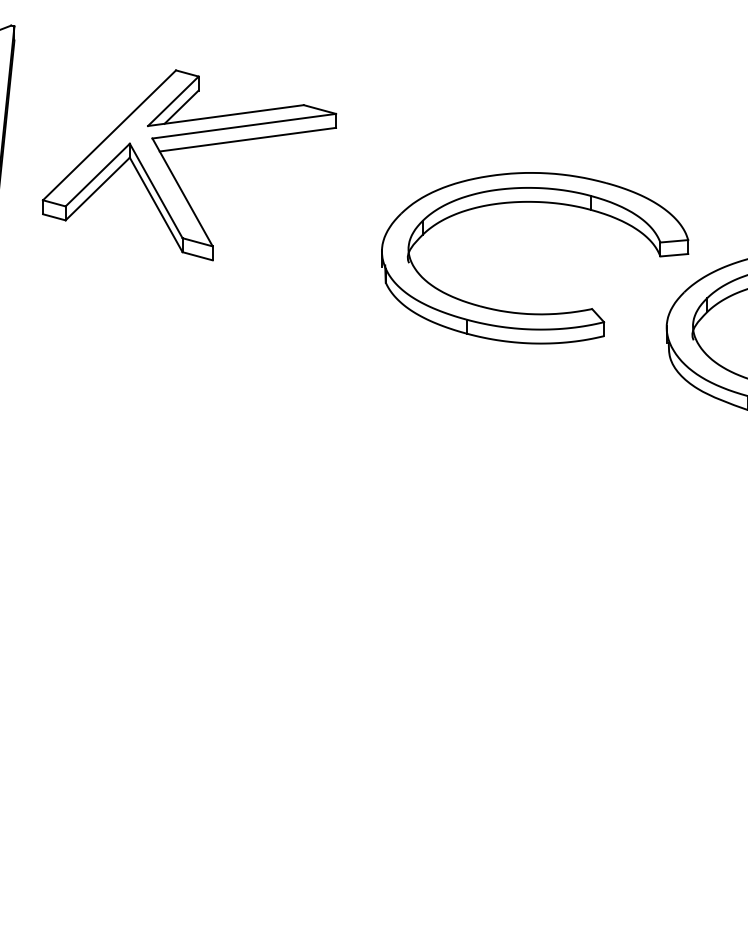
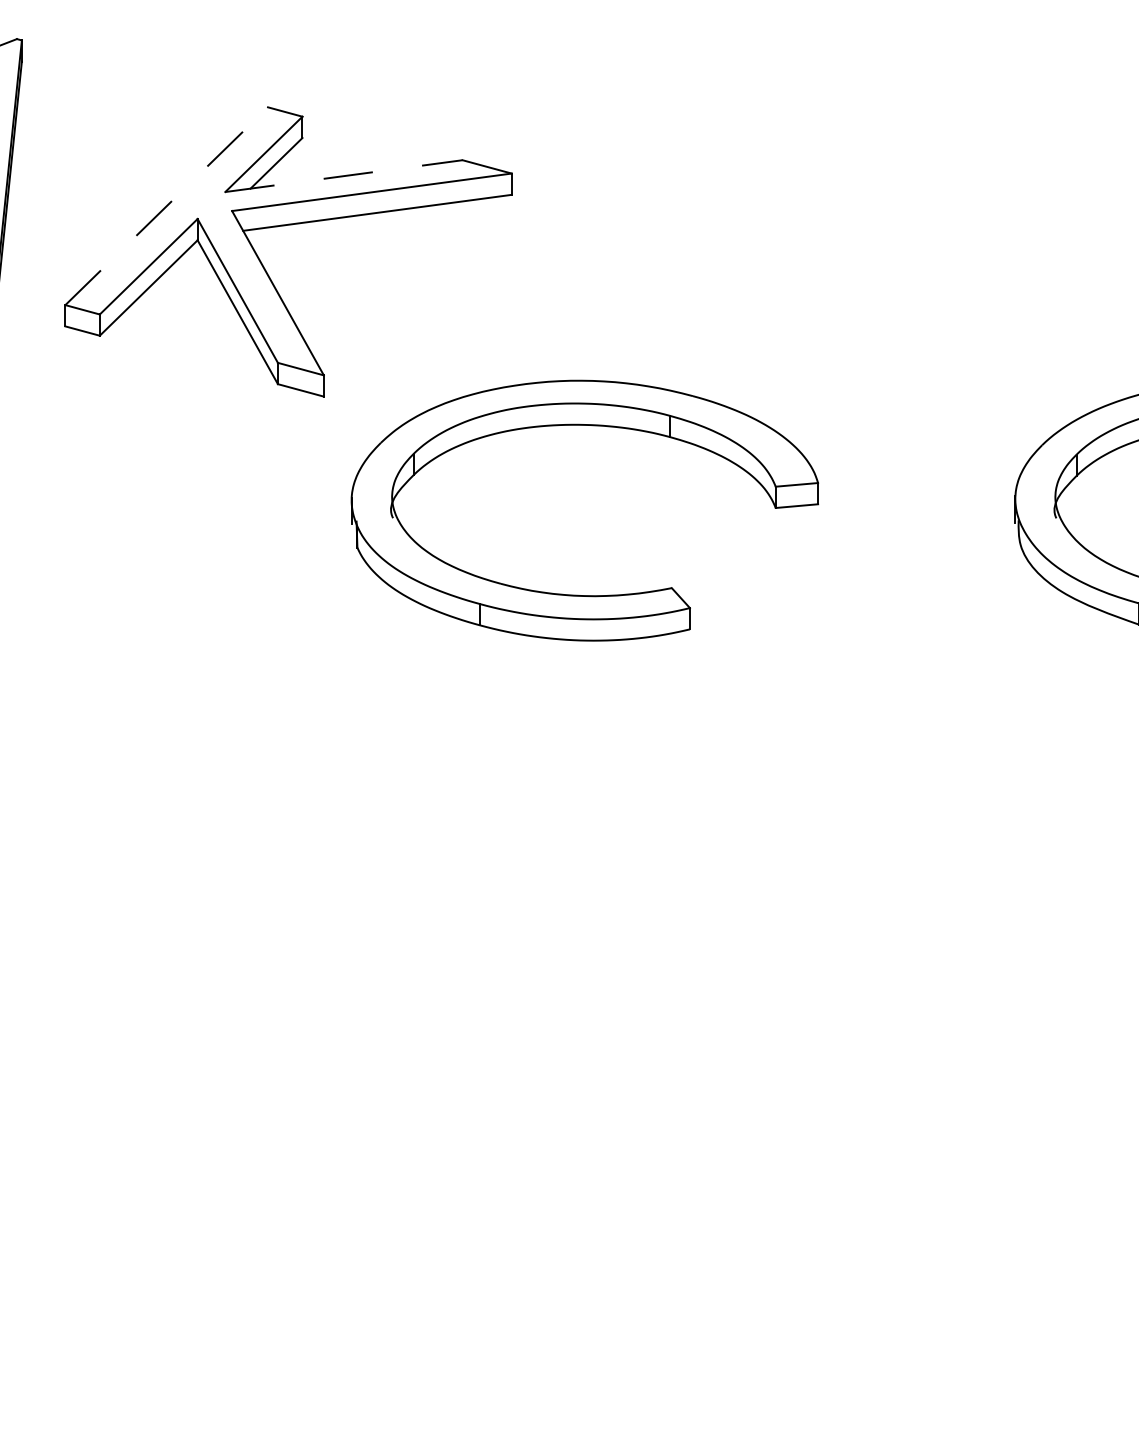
line: (225, 115) -> (343, 175), solid -> dashed
line: (109, 135) -> (166, 206), solid -> dashed
part: (535, 313) -> (585, 594), moved

